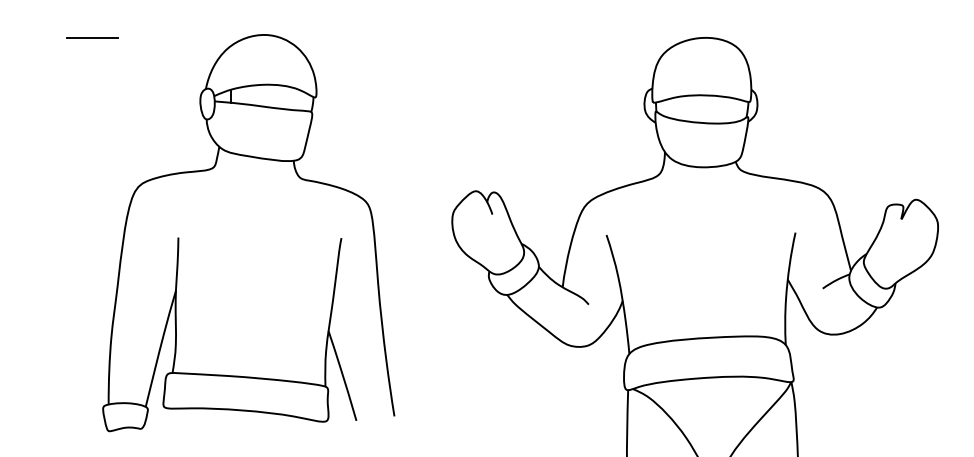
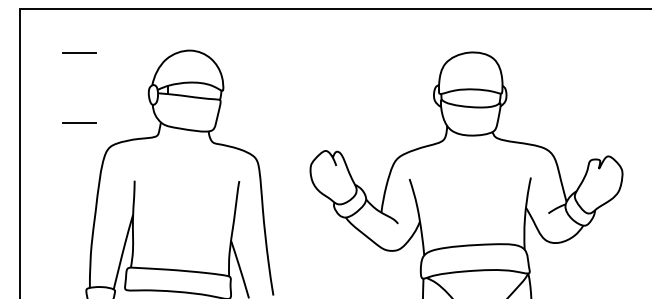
line: (92, 146) -> (79, 122), added

